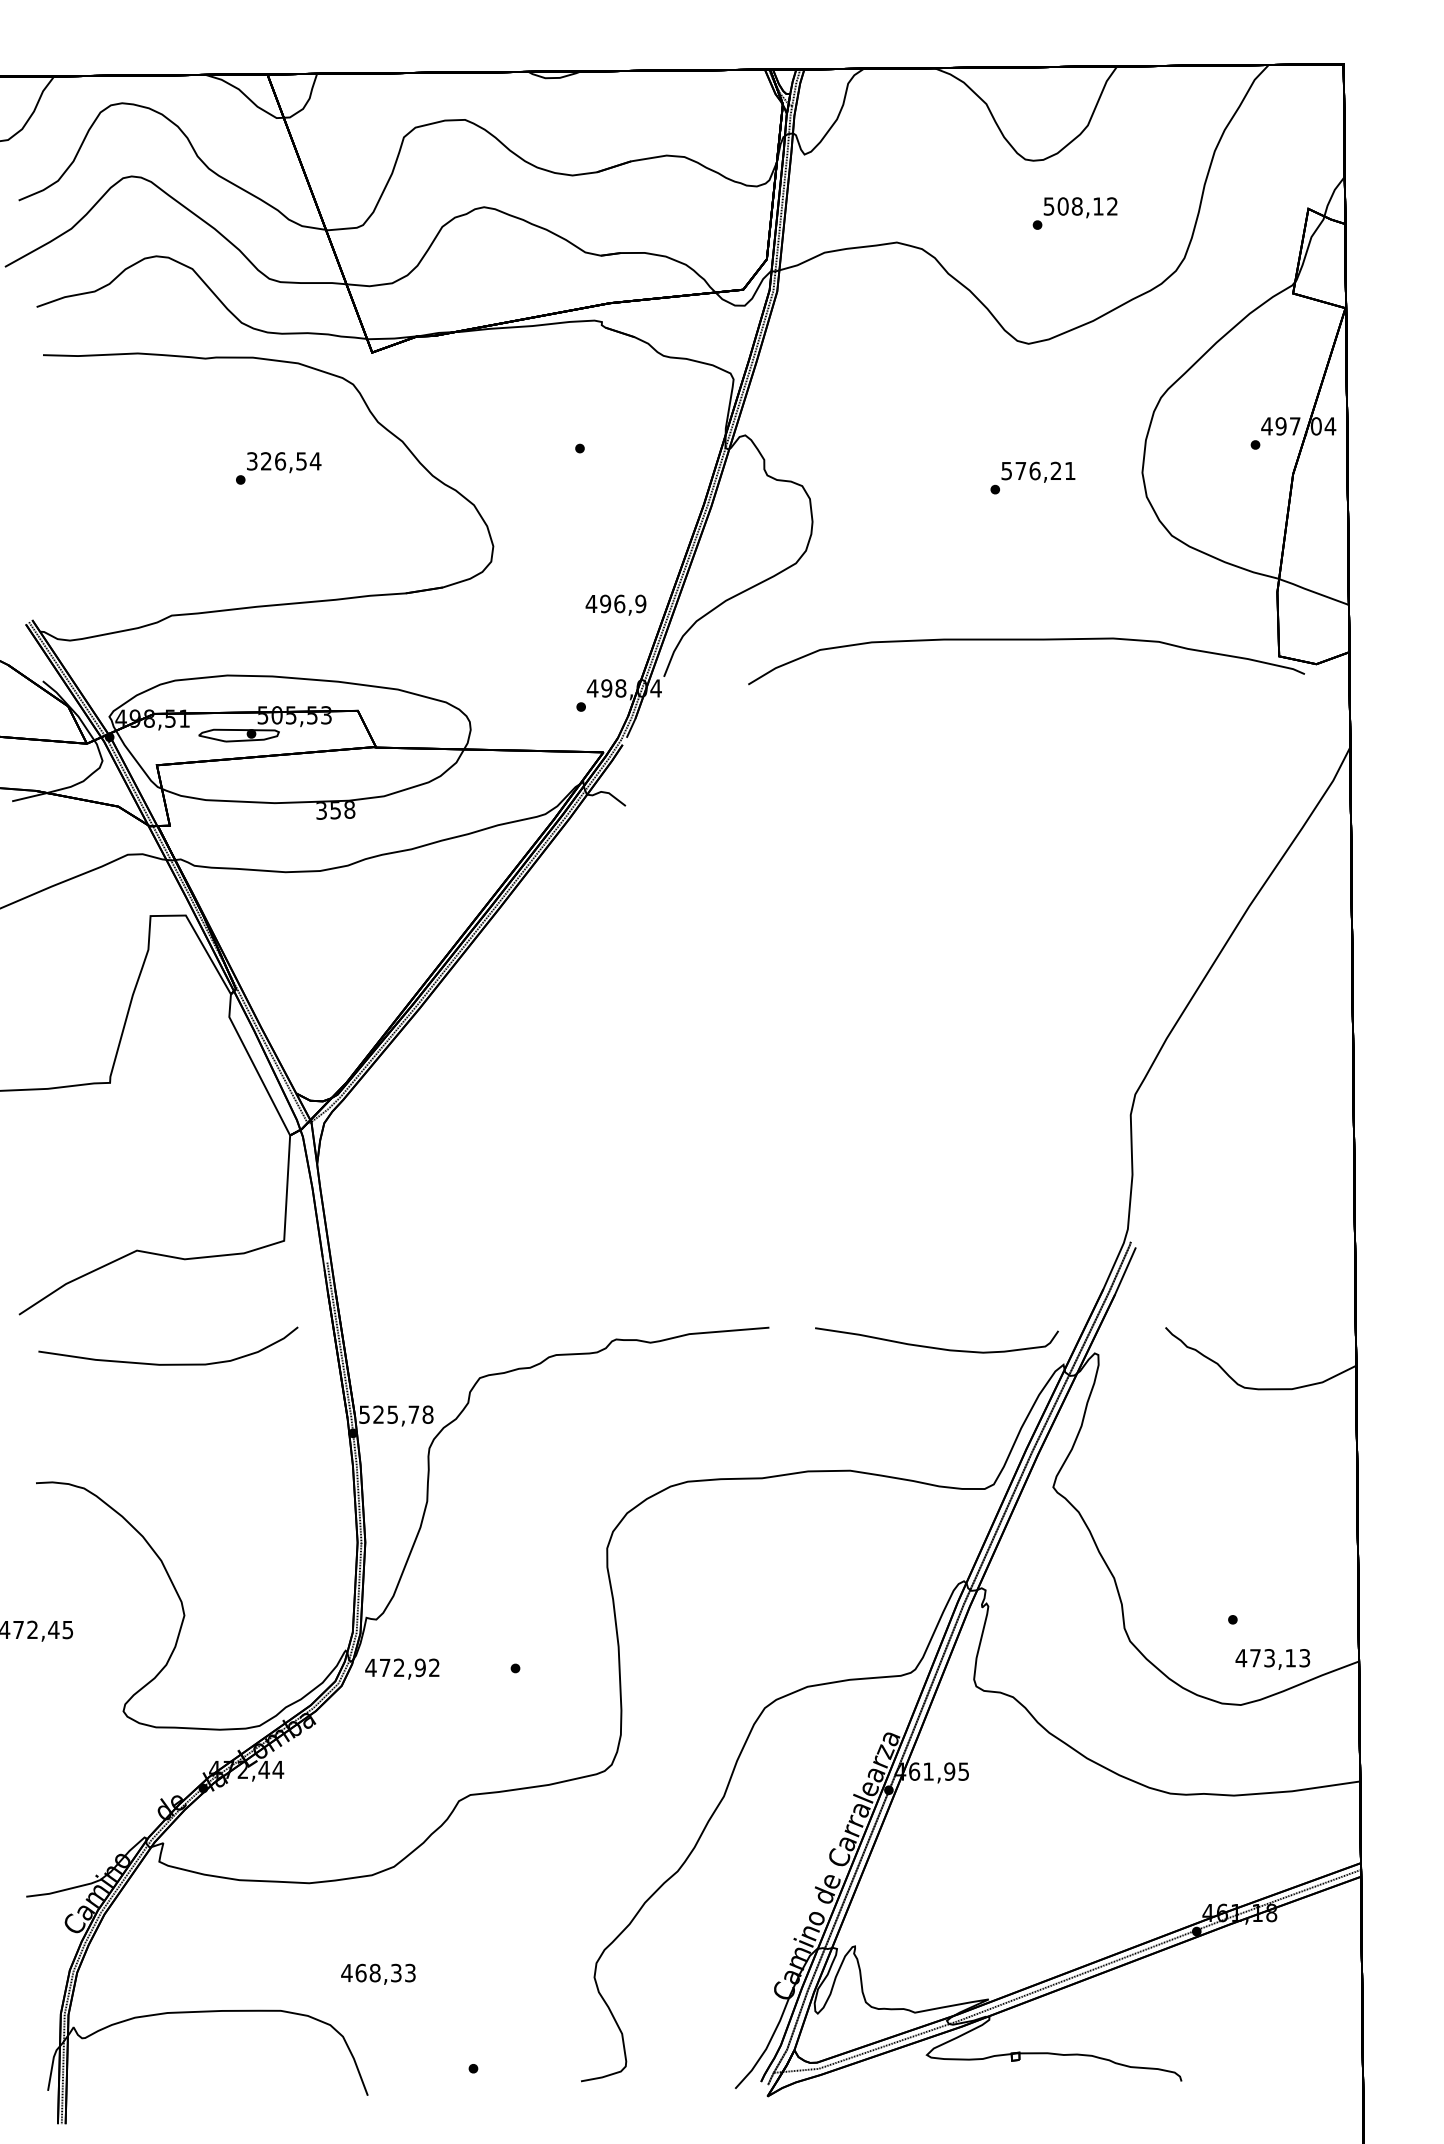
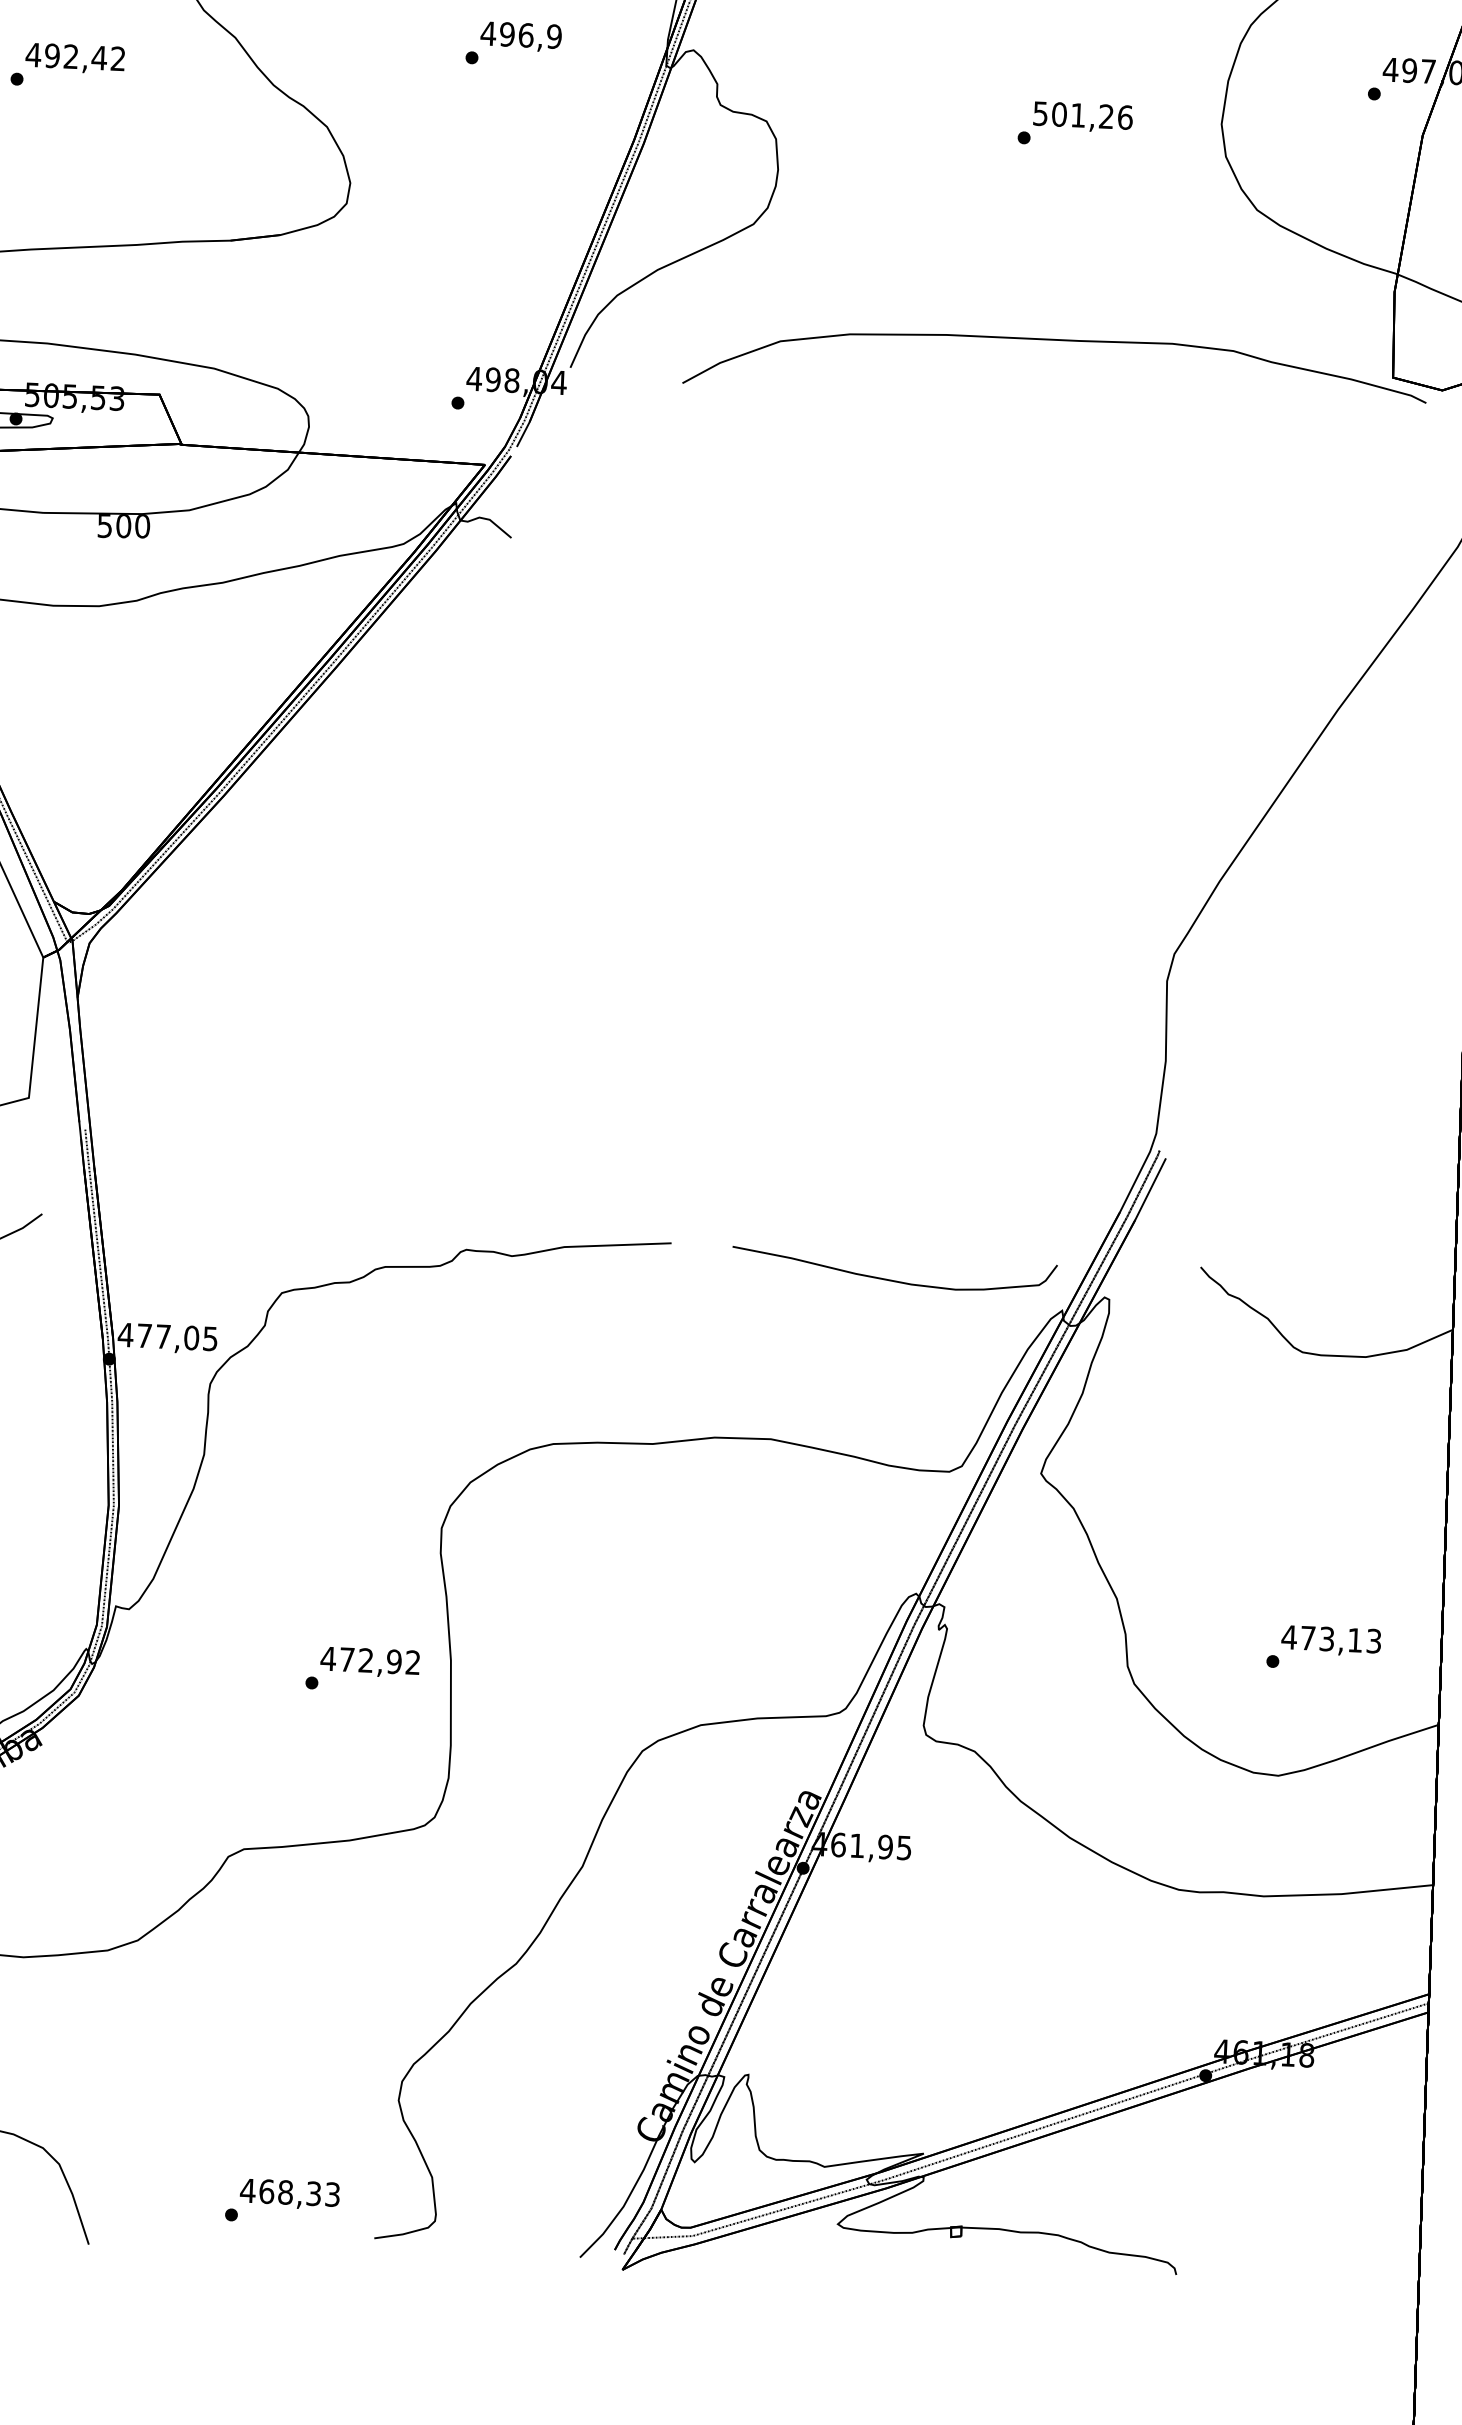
text: (283, 461) -> (75, 57), 326,54 -> 492,42
text: (1045, 470) -> (1092, 115), 576,21 -> 501,26
text: (615, 604) -> (520, 35), moved
text: (335, 810) -> (123, 526), 358 -> 500
text: (395, 1414) -> (167, 1336), 525,78 -> 477,05
text: (1272, 1659) -> (1330, 1640), moved
text: (402, 1668) -> (370, 1661), moved
text: (378, 1973) -> (290, 2193), moved

